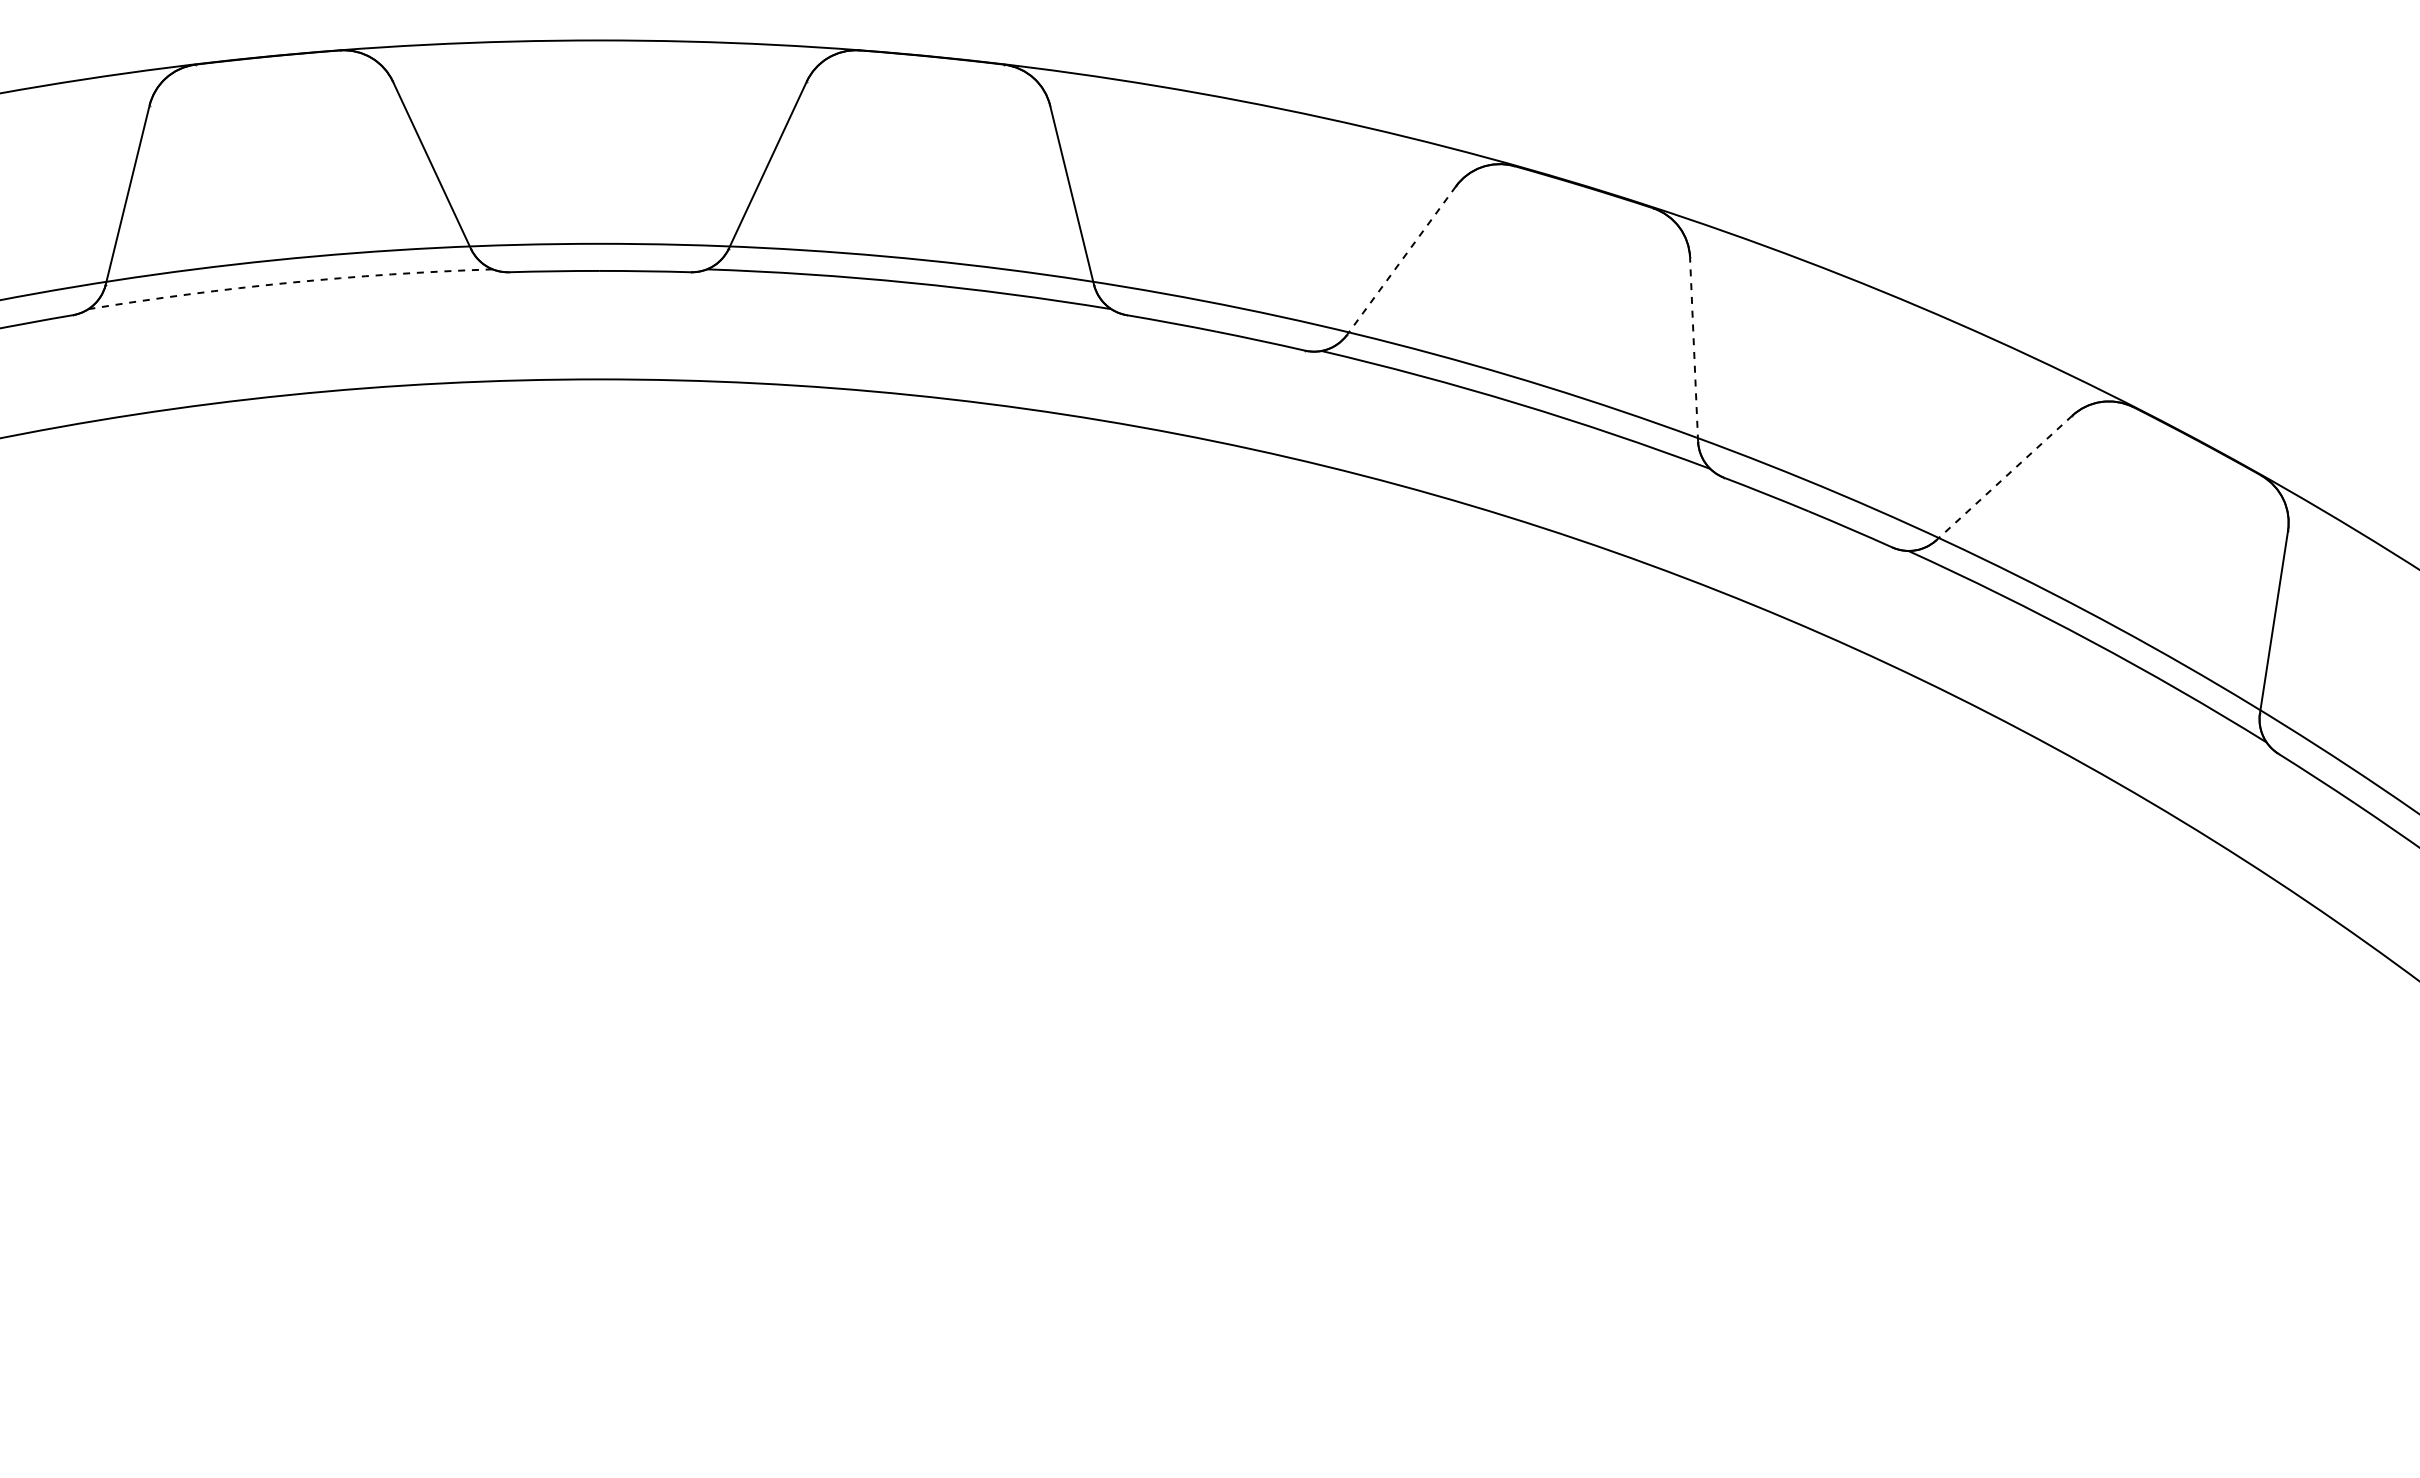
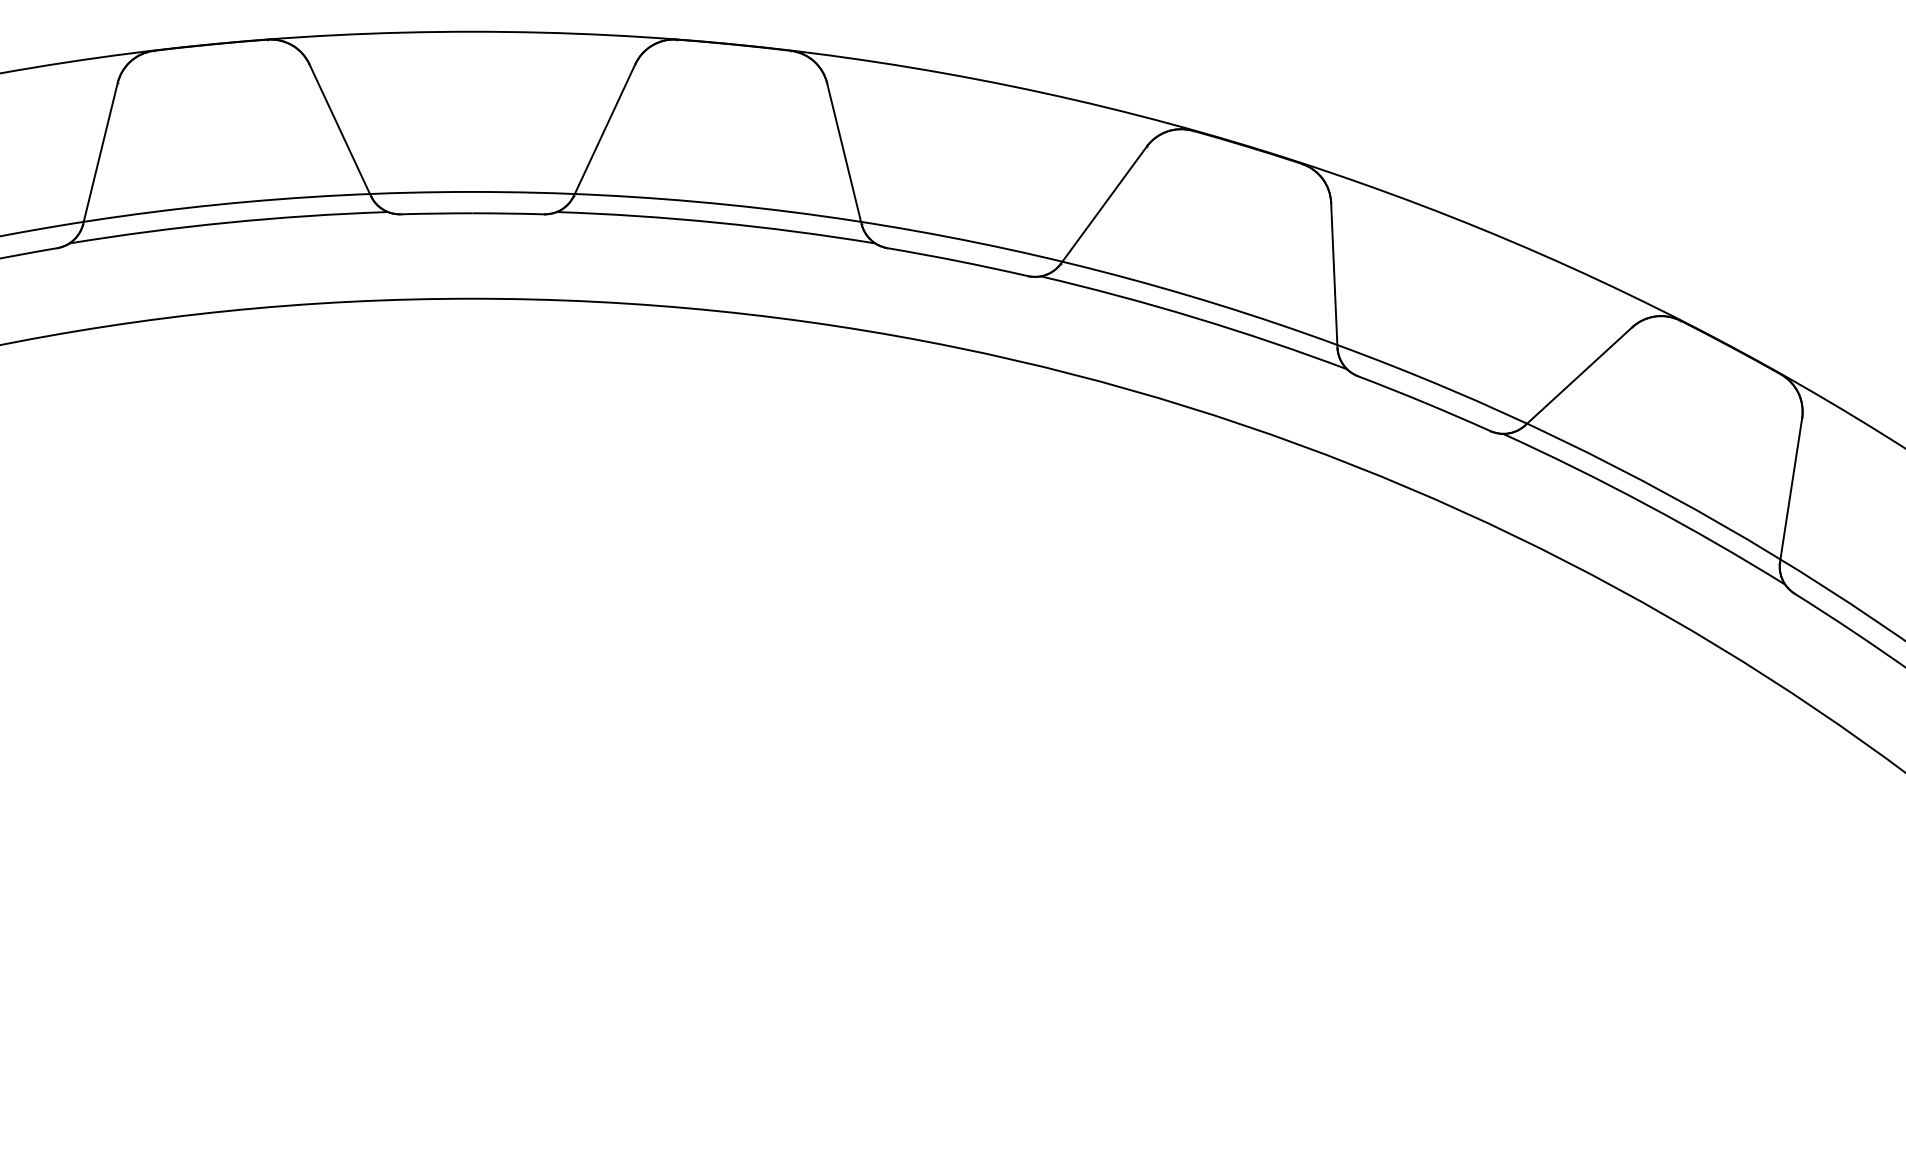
line: (1401, 261) -> (1103, 205), dashed -> solid
arc: (289, 282) -> (227, 222), dashed -> solid
line: (1694, 348) -> (1334, 274), dashed -> solid
line: (2004, 478) -> (1578, 376), dashed -> solid

